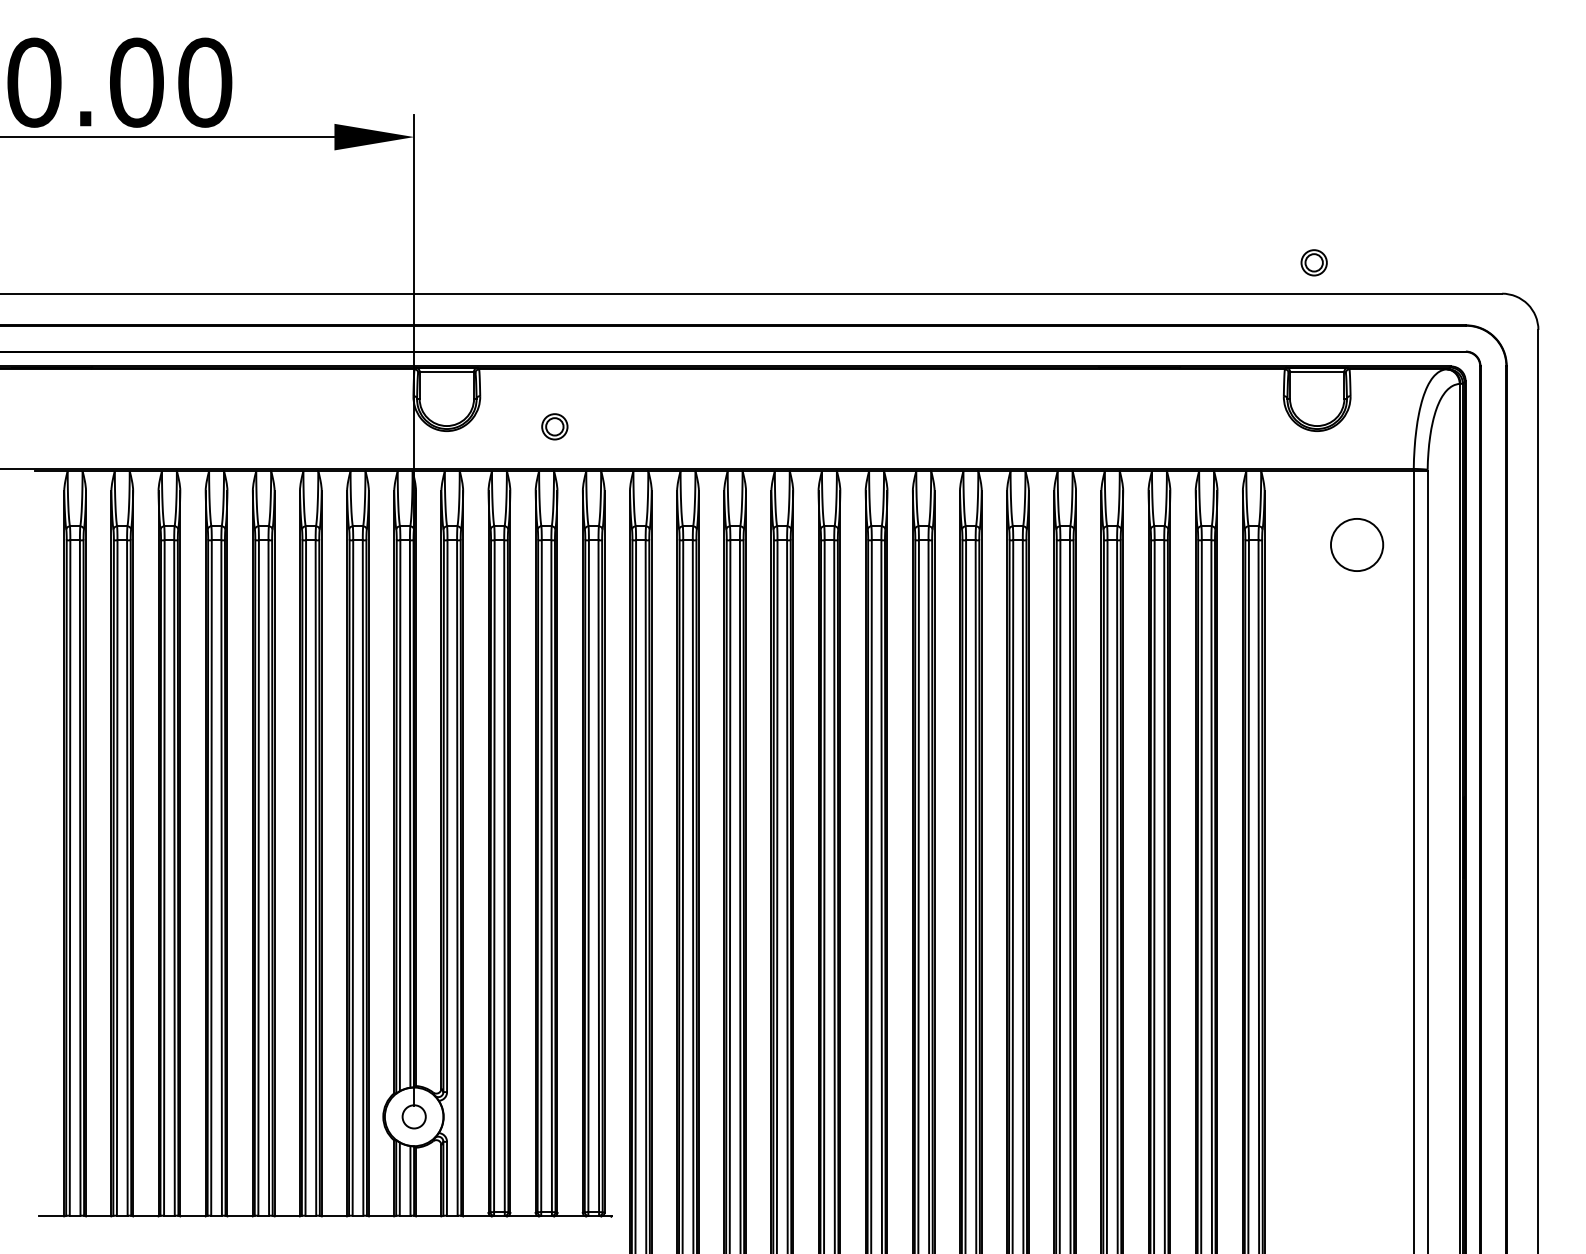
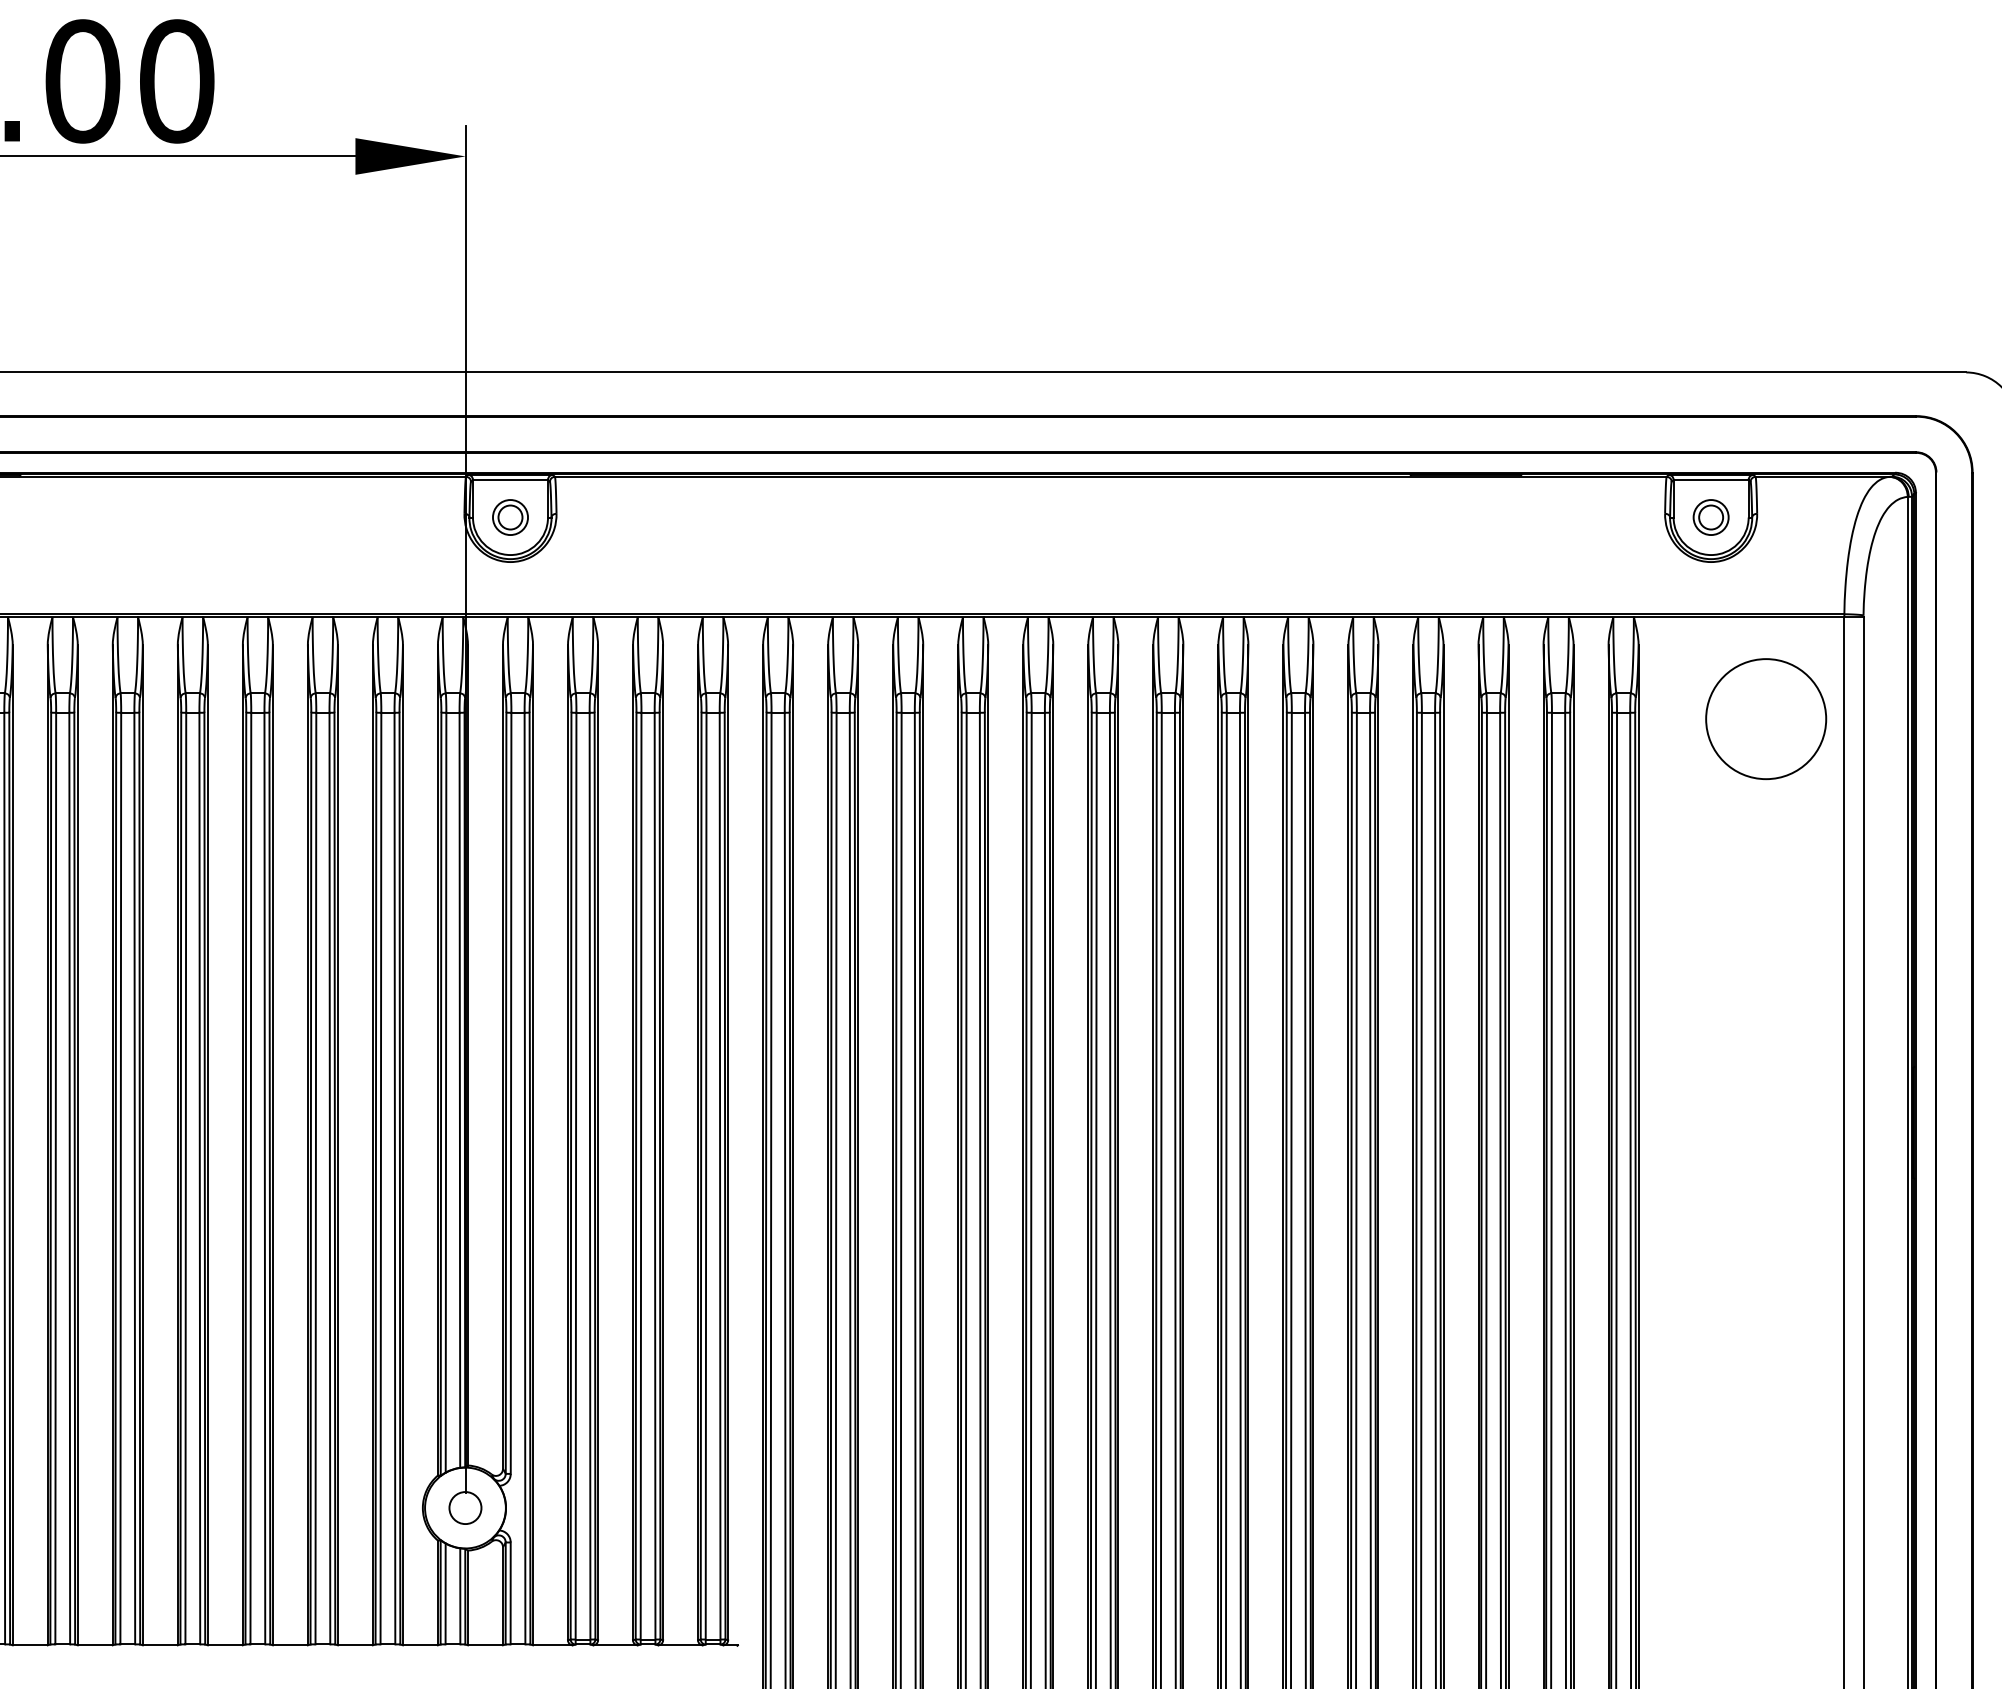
part: (1313, 262) -> (1710, 517), moved
part: (554, 426) -> (510, 517), moved
circle: (1356, 544) -> (1765, 718), size x1.67

